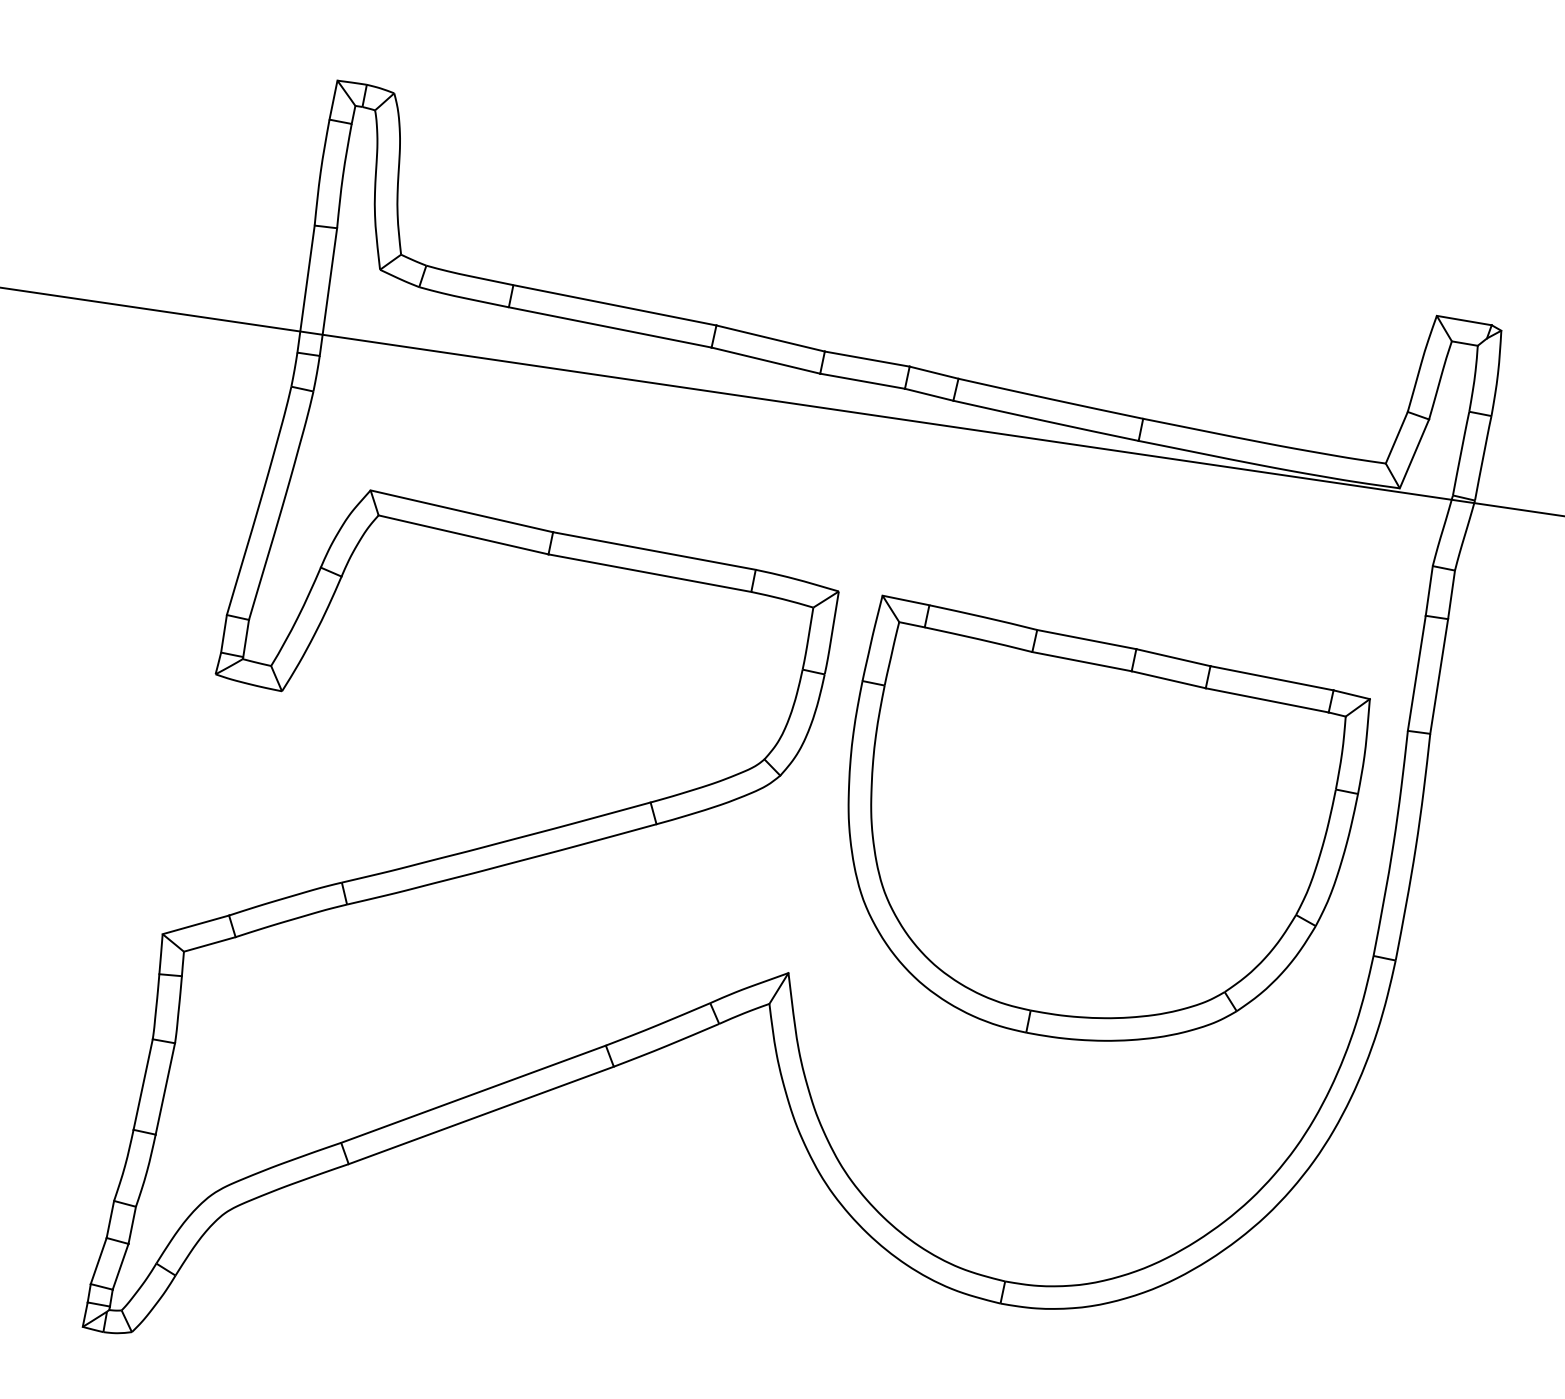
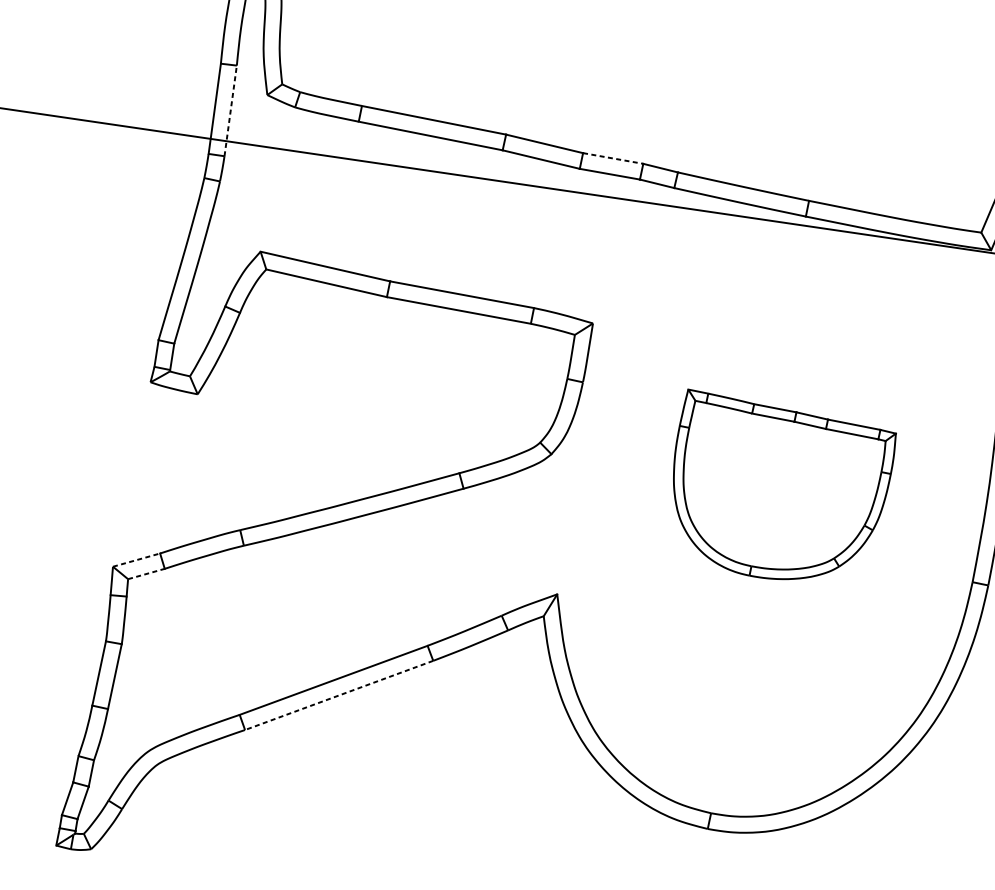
line: (328, 291) -> (230, 110), solid -> dashed
line: (867, 359) -> (613, 158), solid -> dashed
part: (1108, 817) -> (784, 483), size x0.6
line: (196, 924) -> (137, 559), solid -> dashed
line: (209, 944) -> (146, 574), solid -> dashed
line: (480, 1115) -> (338, 695), solid -> dashed

